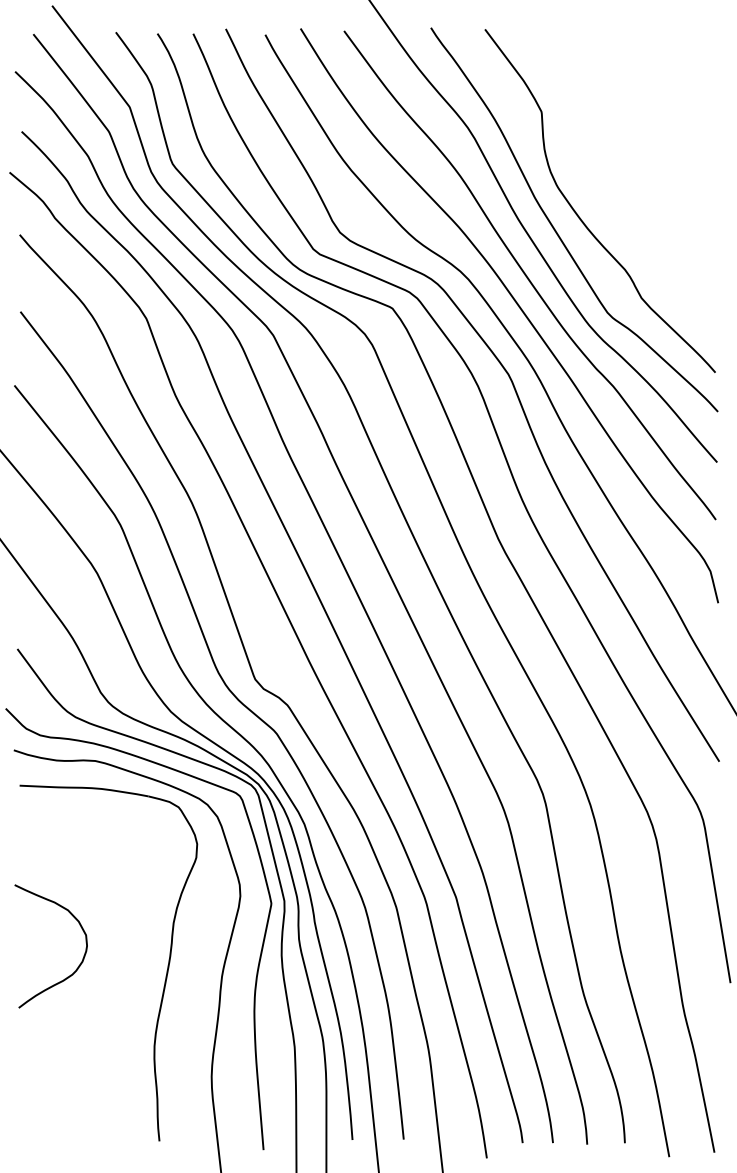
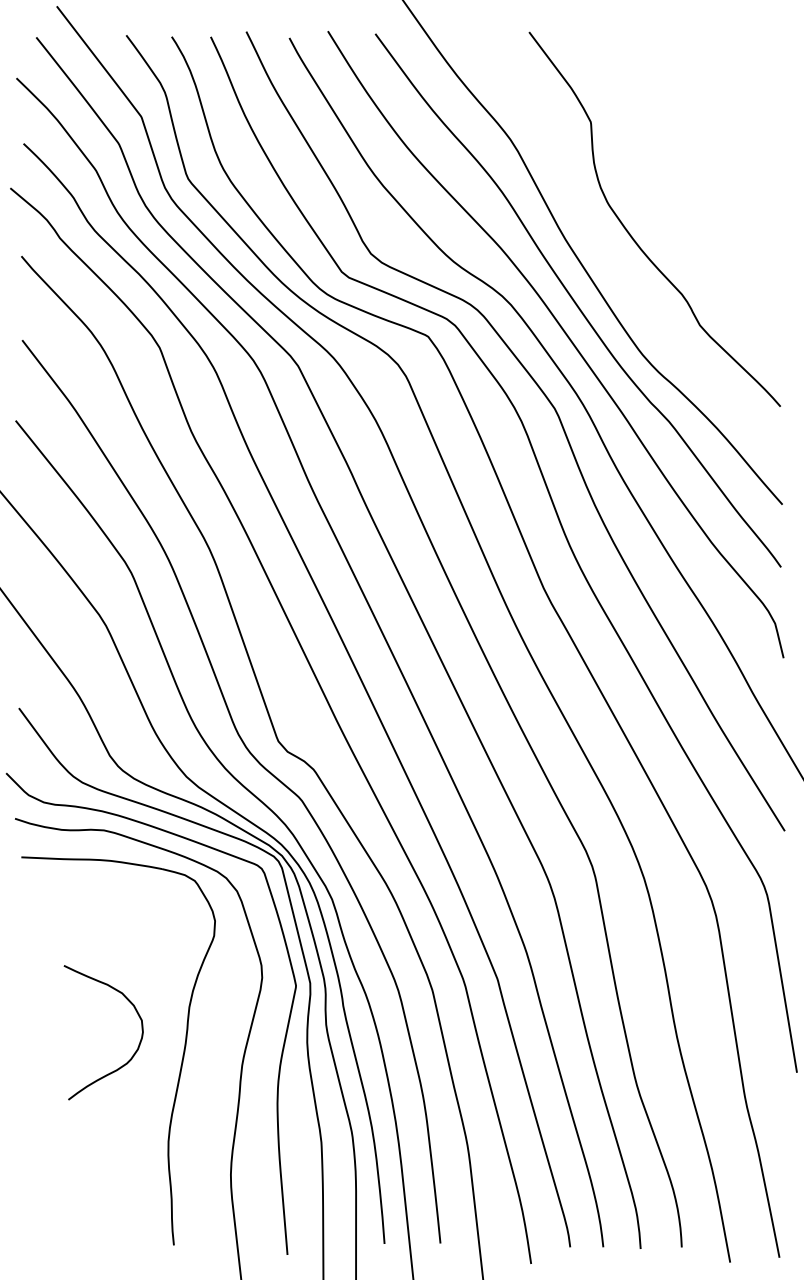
curve: (555, 229) -> (606, 250), removed
curve: (76, 968) -> (131, 1056), moved

